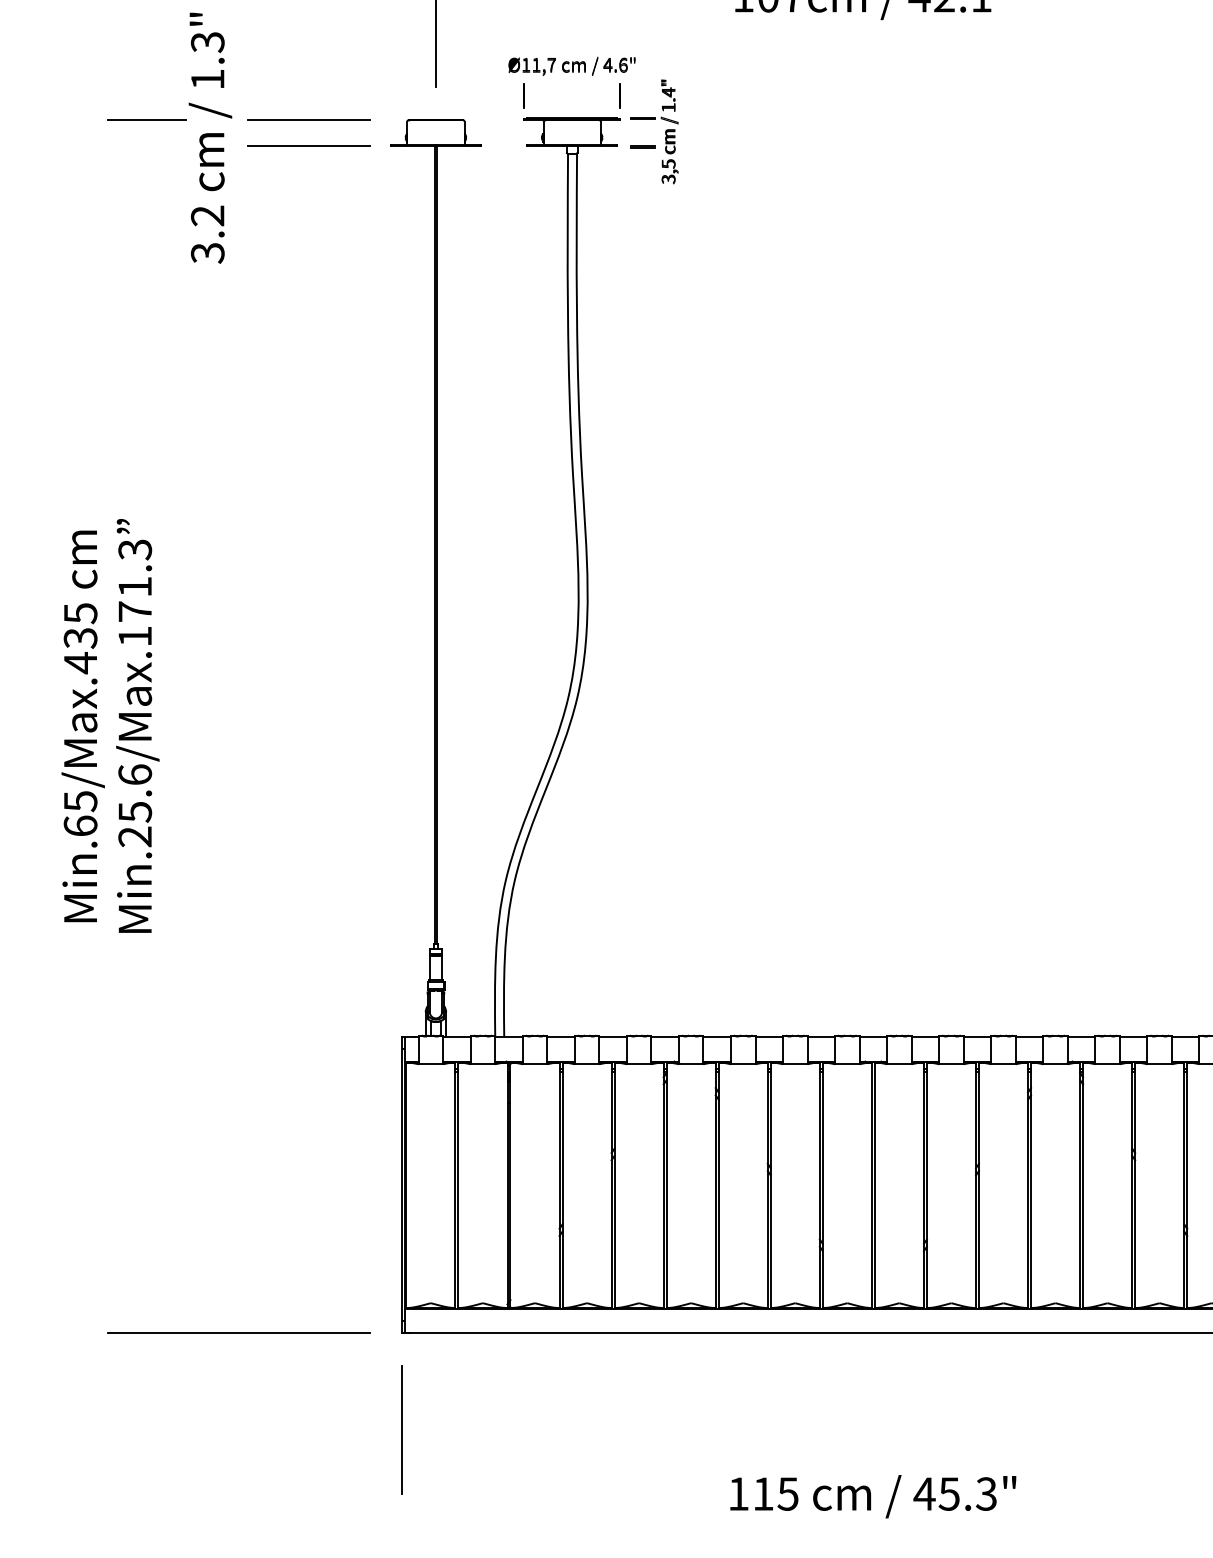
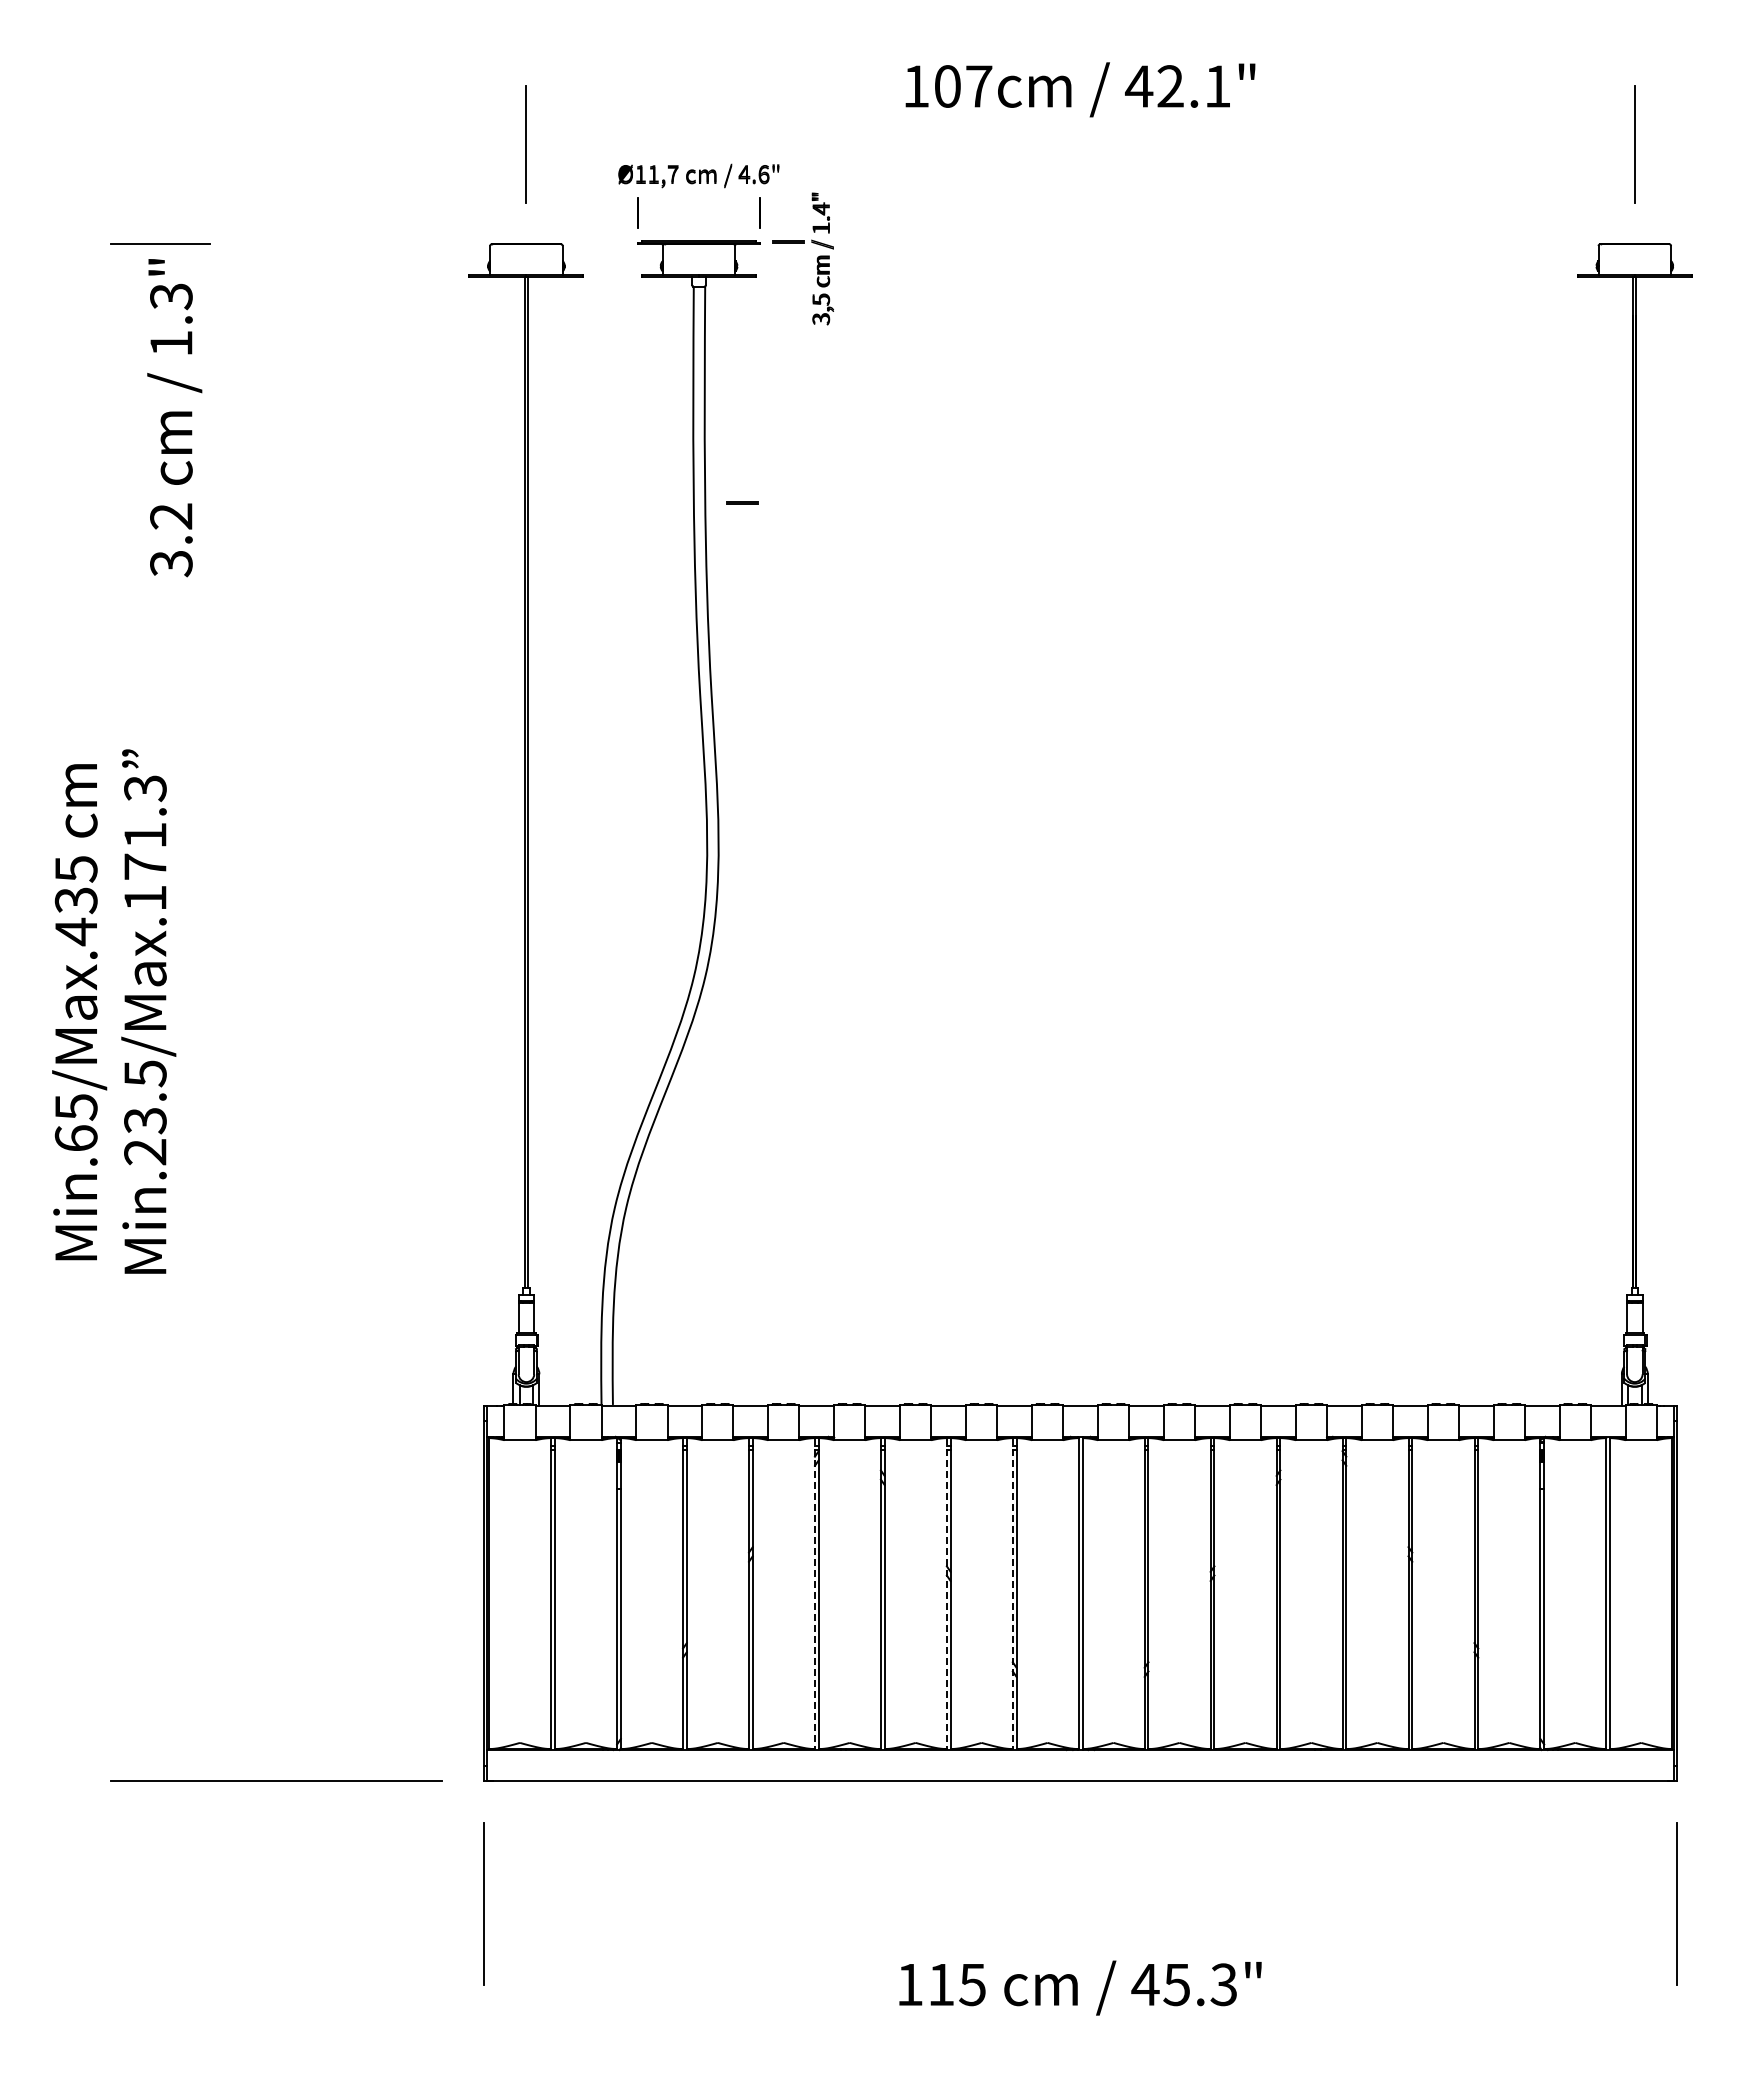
line: (308, 120) -> (365, 244), removed
text: (210, 138) -> (174, 418), moved
line: (308, 146) -> (365, 277), removed
line: (642, 146) -> (742, 502), moved
text: (135, 793) -> (145, 1097), Min.25.6/Max.171.3 -> Min.23.5/Max.171.3
line: (663, 1185) -> (814, 1593), solid -> dashed
line: (767, 1185) -> (946, 1593), solid -> dashed
line: (819, 1185) -> (1012, 1593), solid -> dashed

